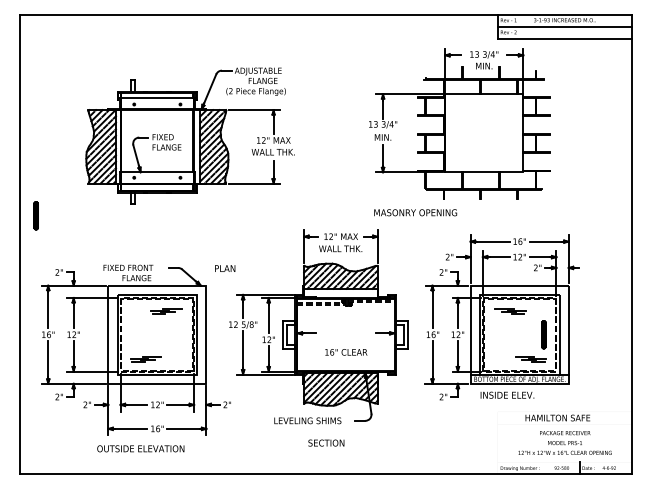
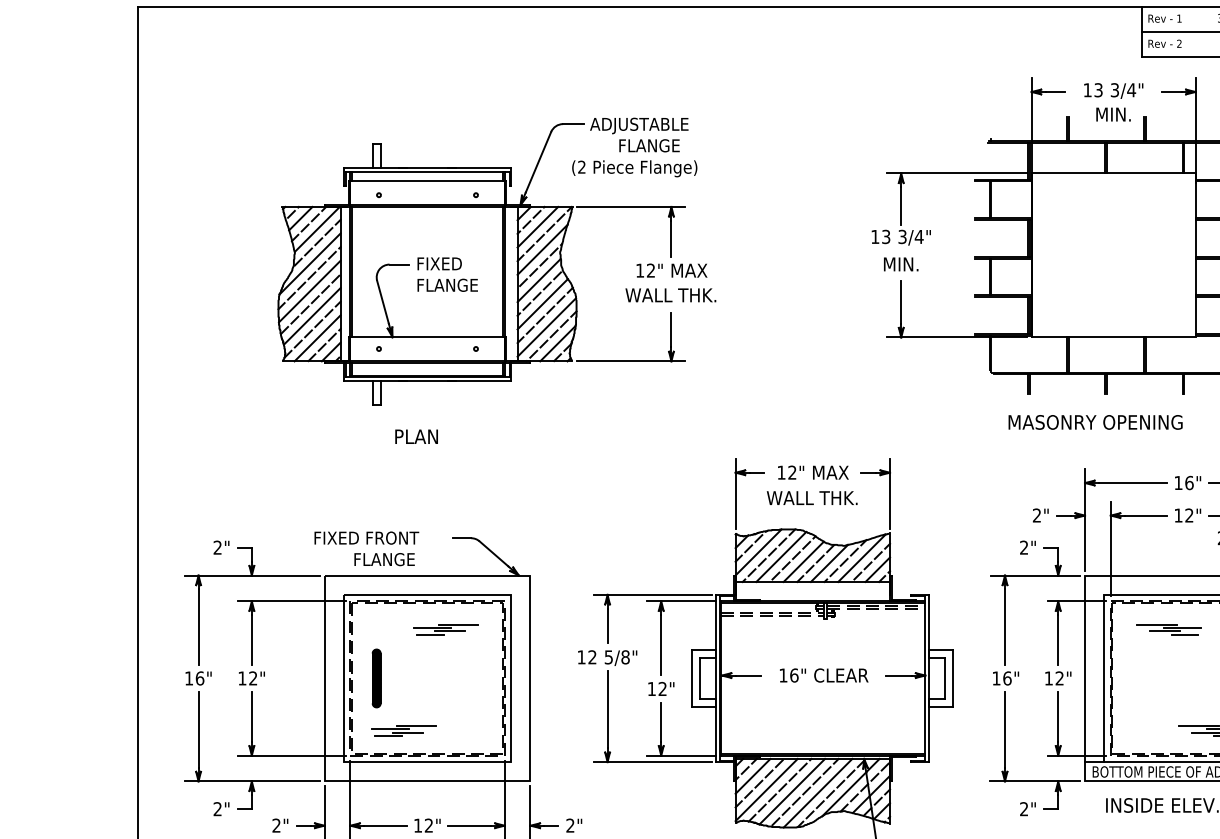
text: (415, 212) -> (1095, 421), moved
part: (35, 215) -> (375, 677), moved
text: (225, 268) -> (417, 436), moved
text: (346, 352) -> (824, 675), moved

